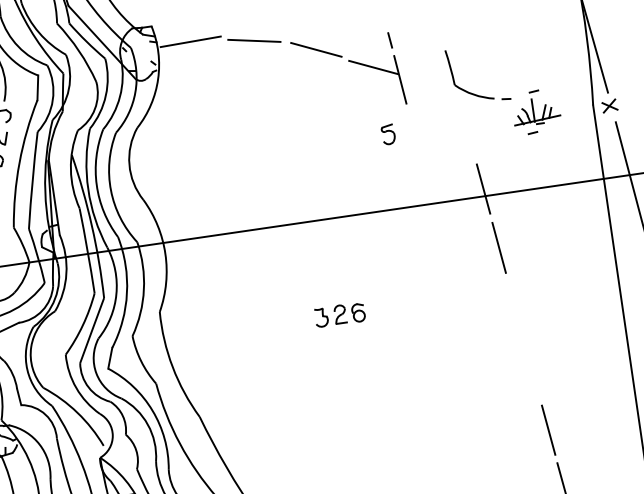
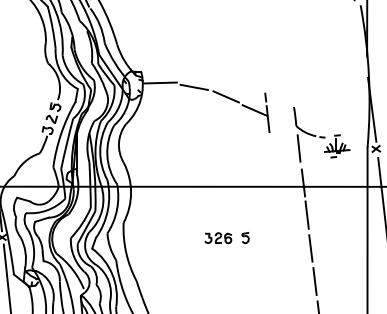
line: (464, 126) -> (298, 148), added
part: (388, 133) -> (245, 237), moved
line: (514, 309) -> (310, 248), added
line: (530, 369) -> (314, 281), added

